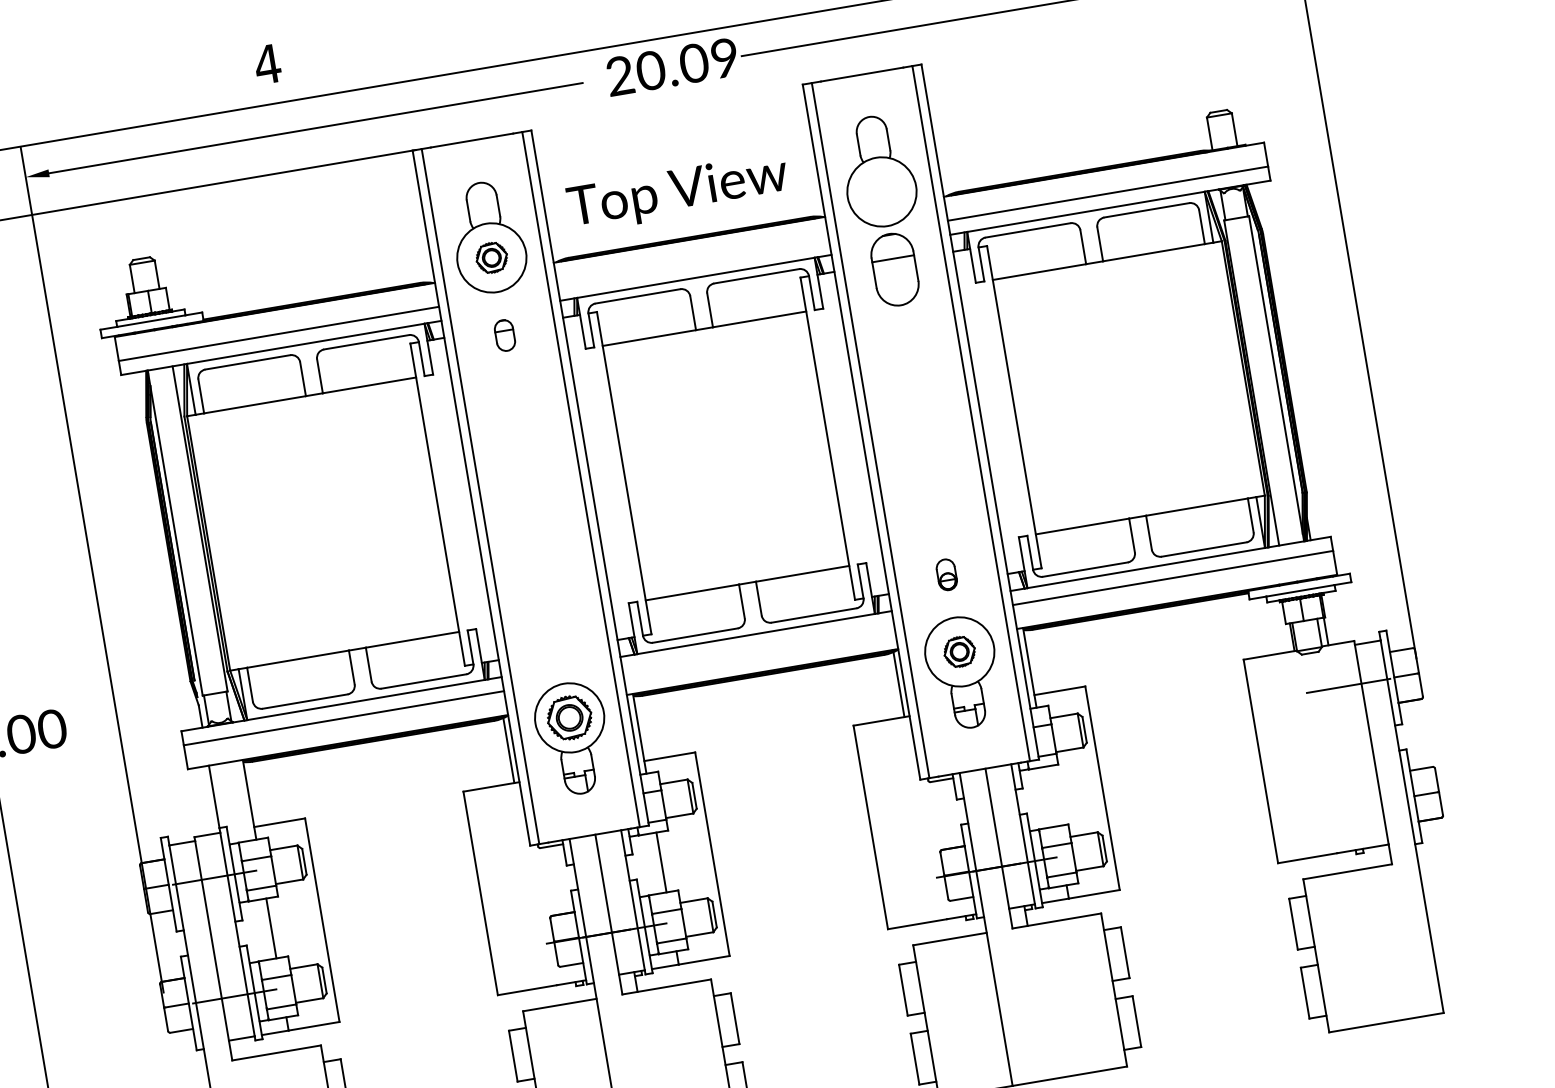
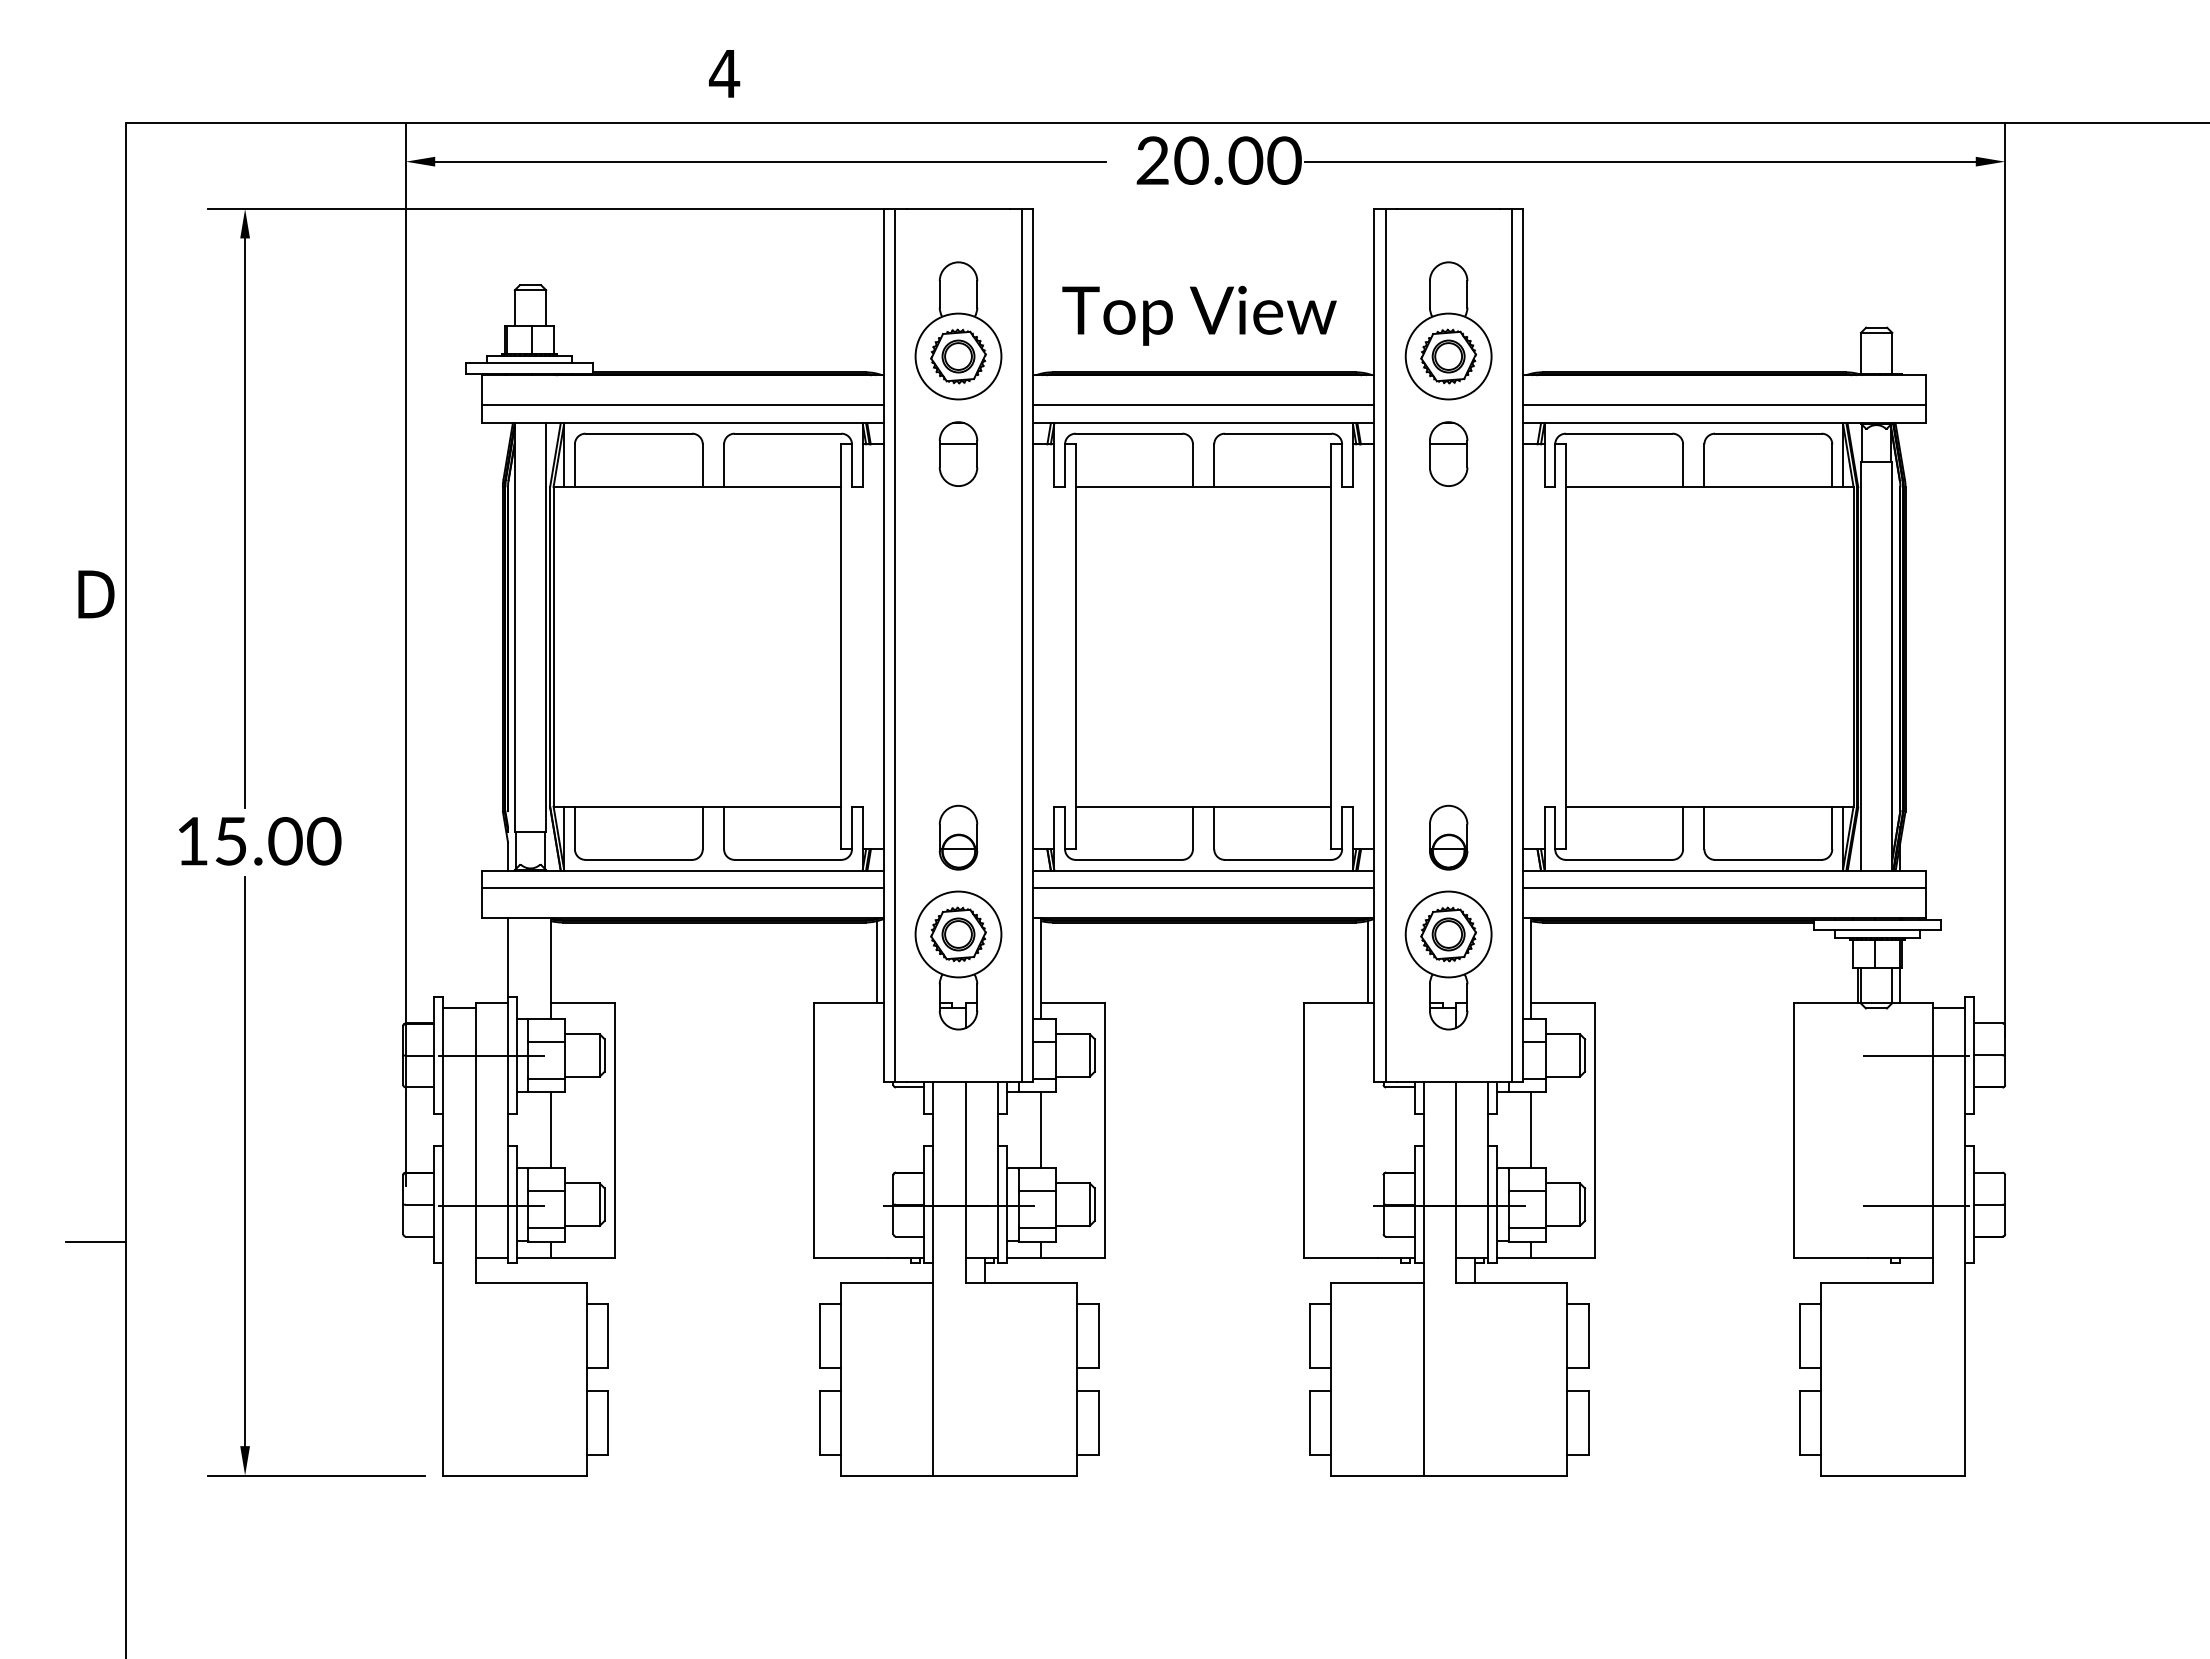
text: (724, 58) -> (1284, 160), 20.09 -> 20.00
part: (881, 191) -> (1448, 356), added
part: (491, 257) -> (958, 356), size x1.43
line: (693, 263) -> (1203, 405), added
part: (894, 269) -> (1448, 453), size x0.71
part: (504, 335) -> (958, 453), size x1.67
part: (946, 574) -> (1448, 837), size x1.67
part: (556, 640) -> (958, 837), added
line: (758, 648) -> (1203, 888), added
part: (959, 651) -> (1448, 934), size x1.43
line: (1051, 796) -> (1530, 1129), added
line: (1368, 804) -> (1916, 1205), added

